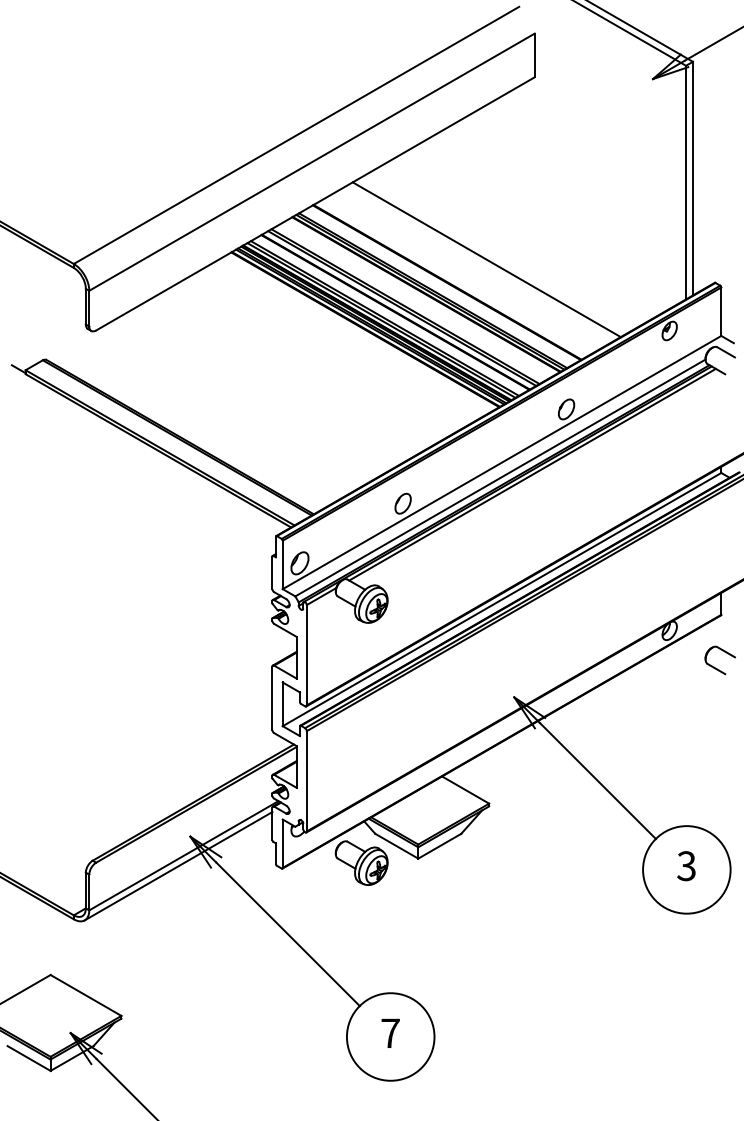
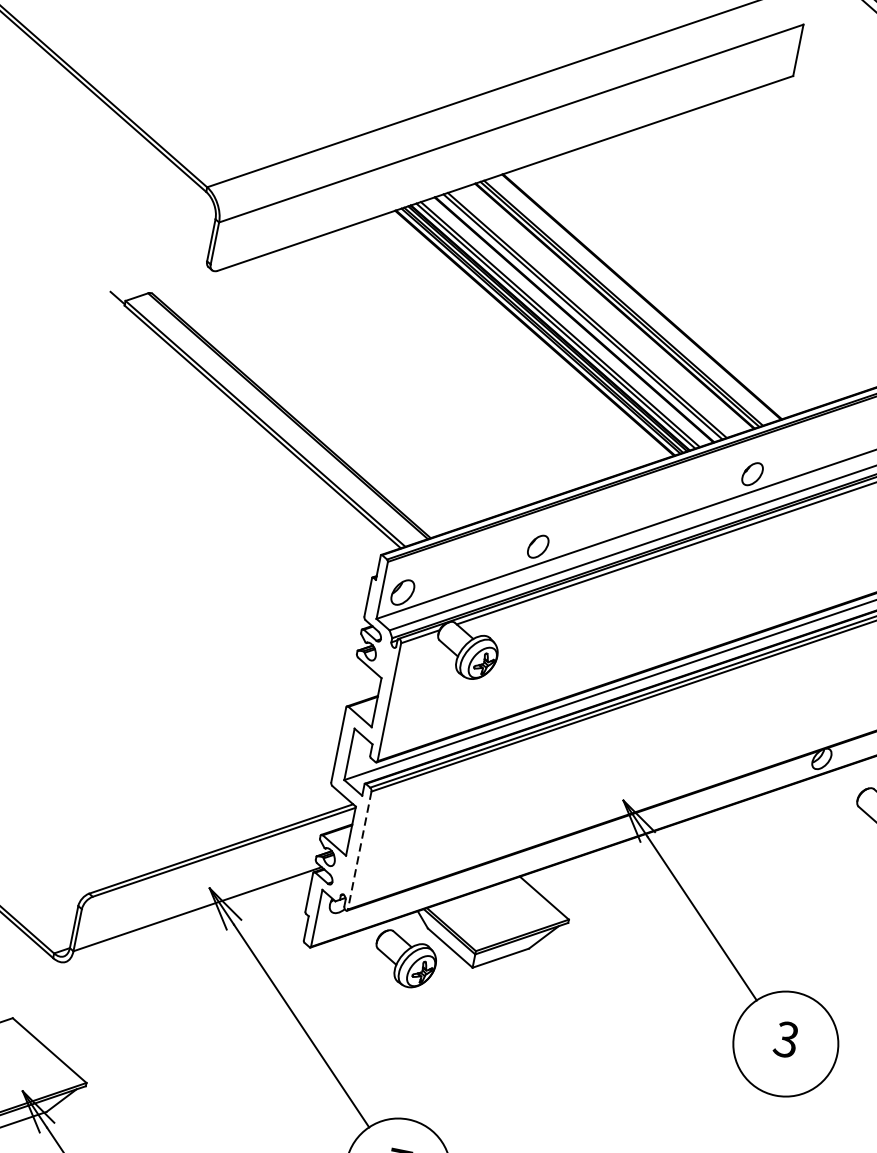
line: (486, 259) -> (693, 279), removed
line: (306, 781) -> (359, 850), solid -> dashed
line: (178, 866) -> (188, 920), removed

